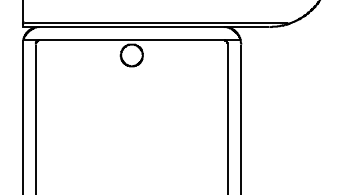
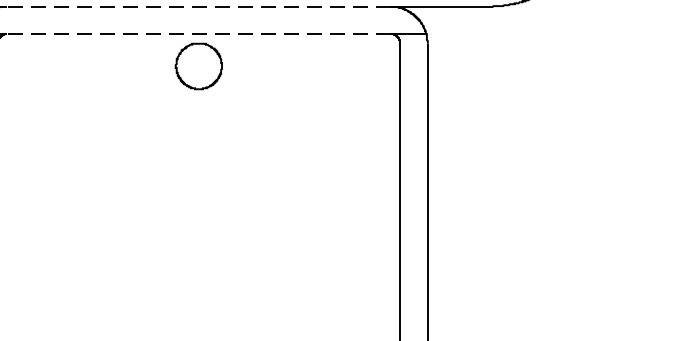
line: (131, 27) -> (198, 7), solid -> dashed
line: (131, 40) -> (198, 35), solid -> dashed

